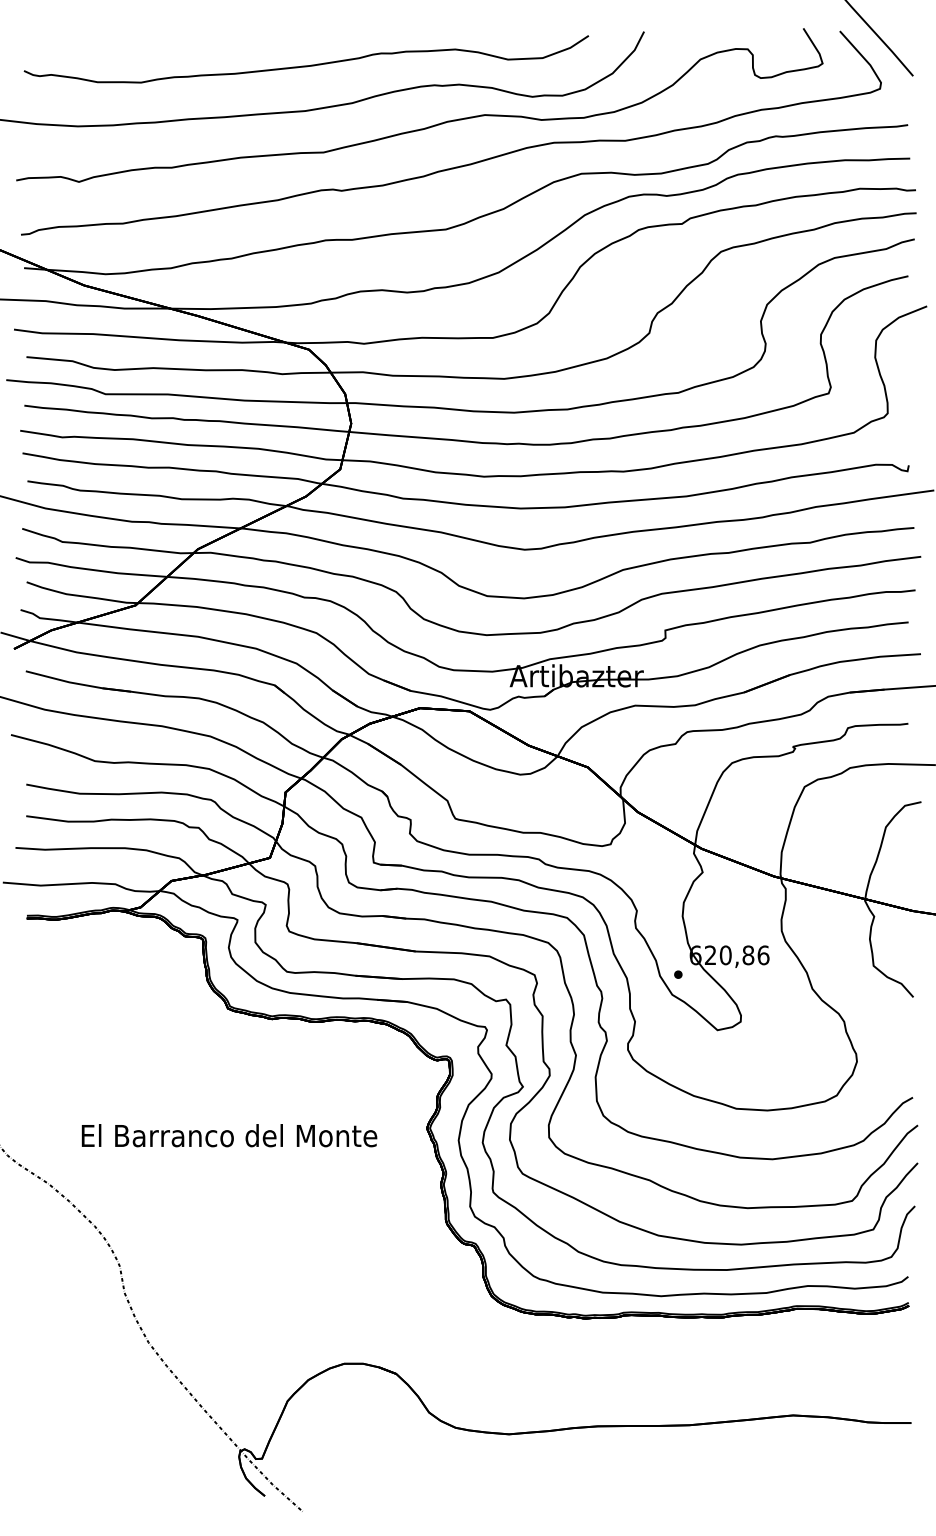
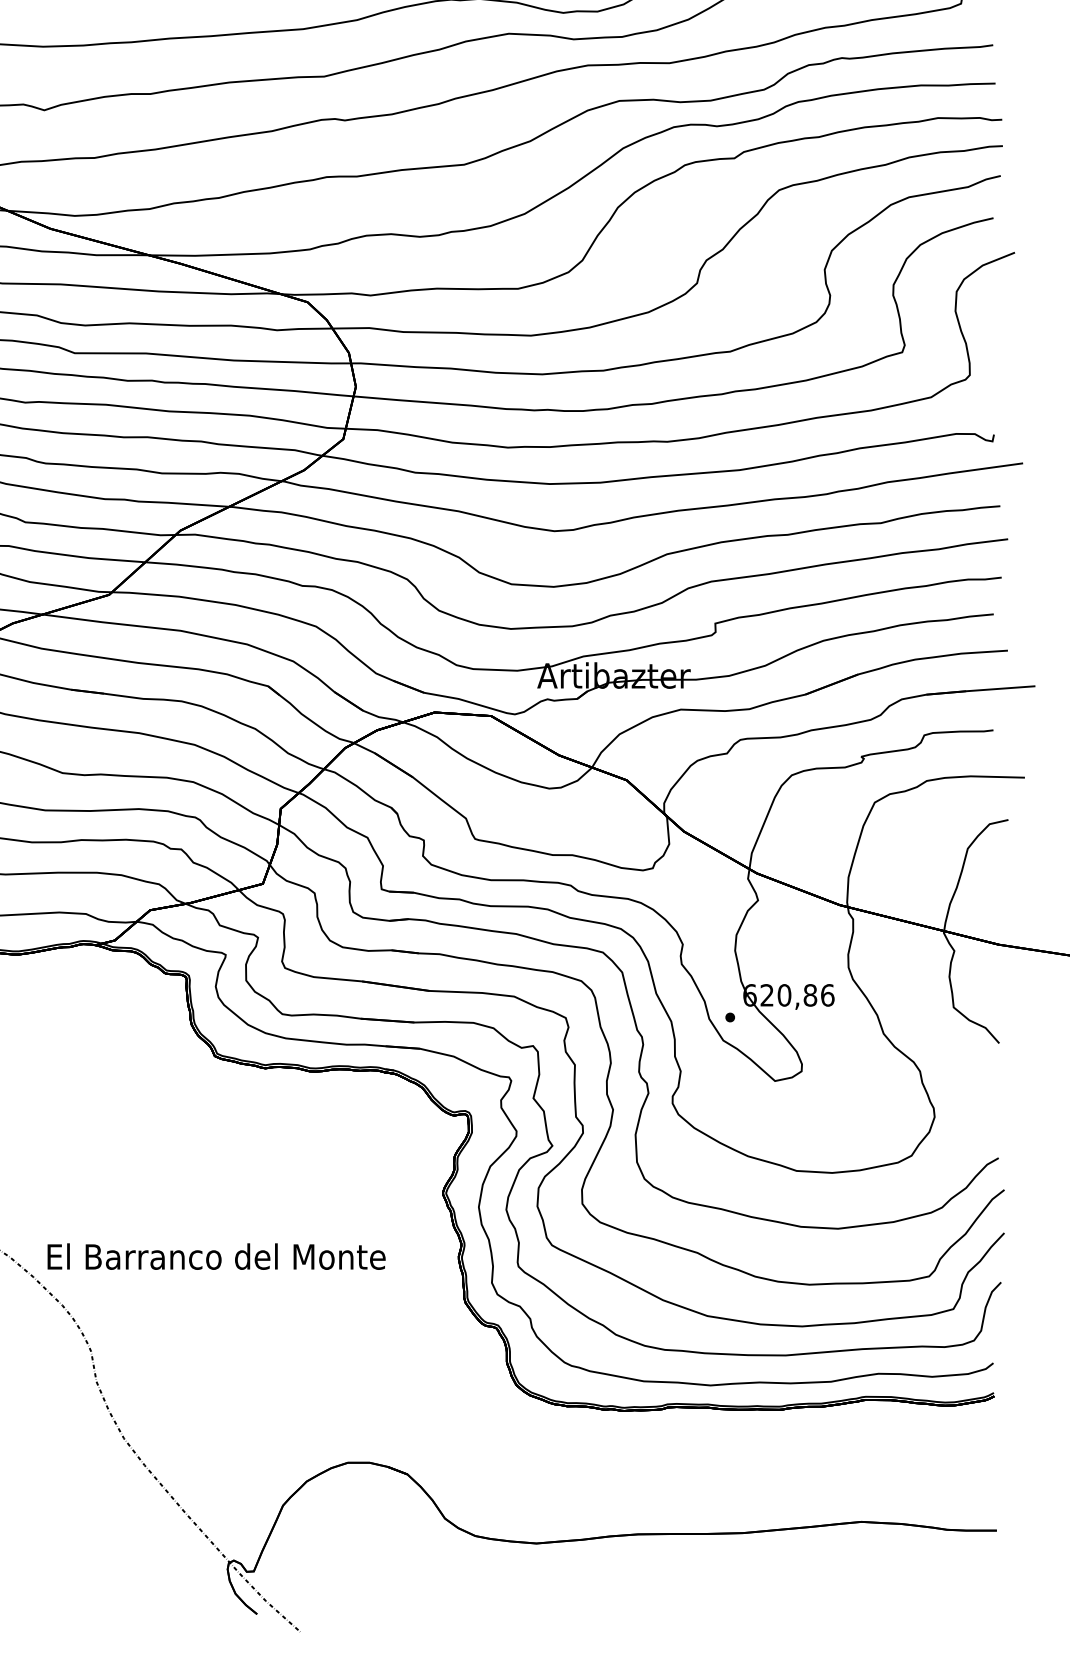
text: (229, 1135) -> (216, 1256), moved

